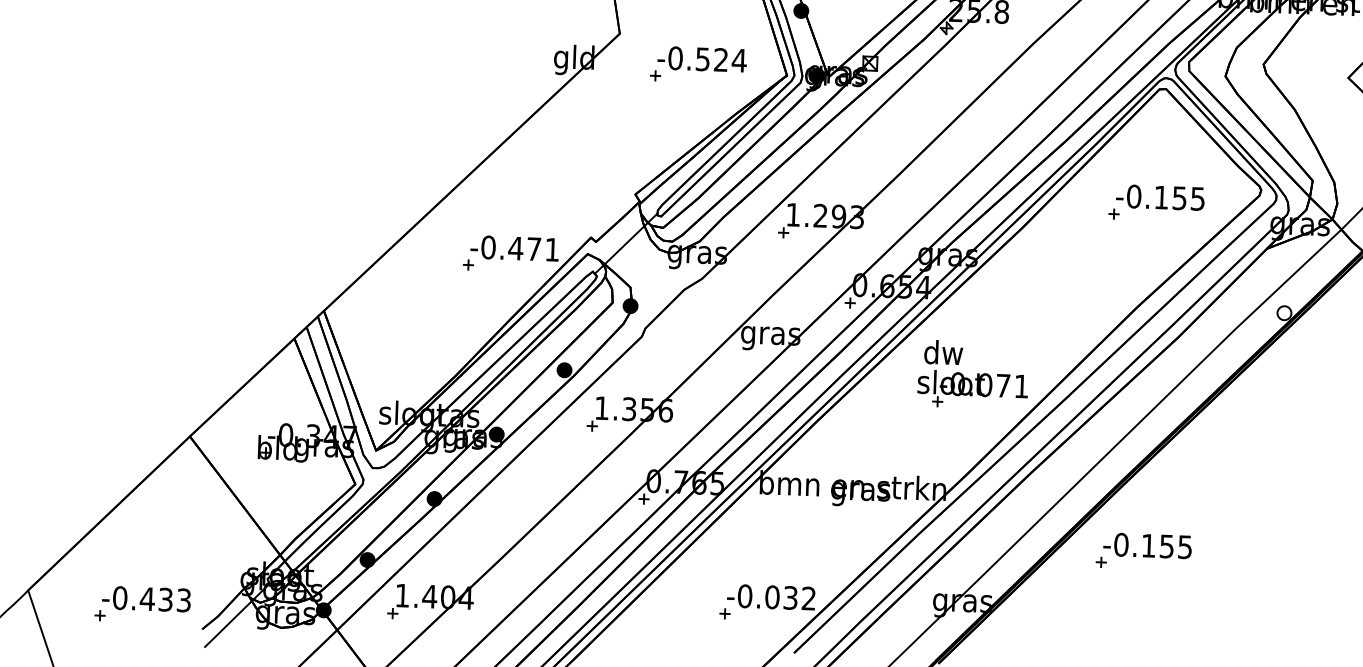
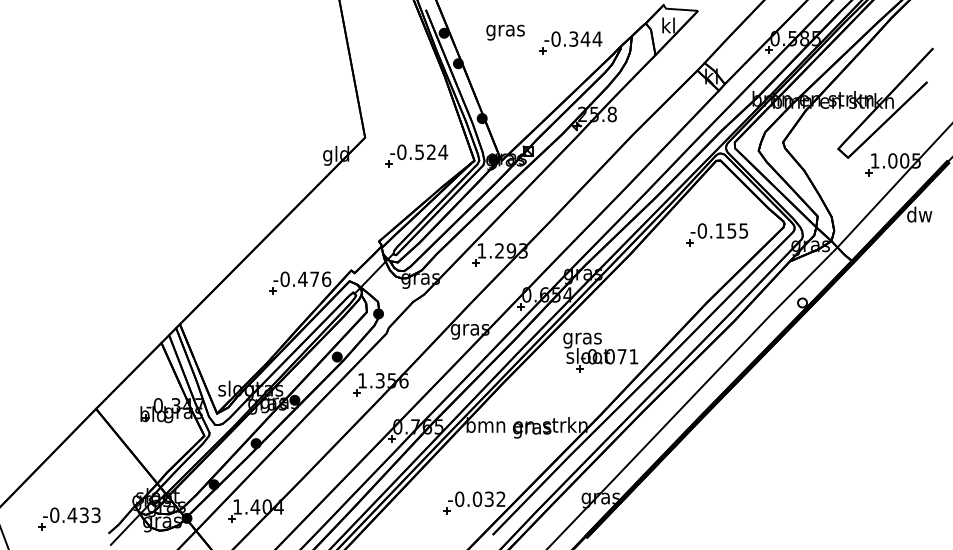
text: (552, 250) -> (326, 279), -0.471 -> -0.476
text: (943, 355) -> (582, 338), dw -> gras
part: (1142, 551) -> (716, 460), removed

